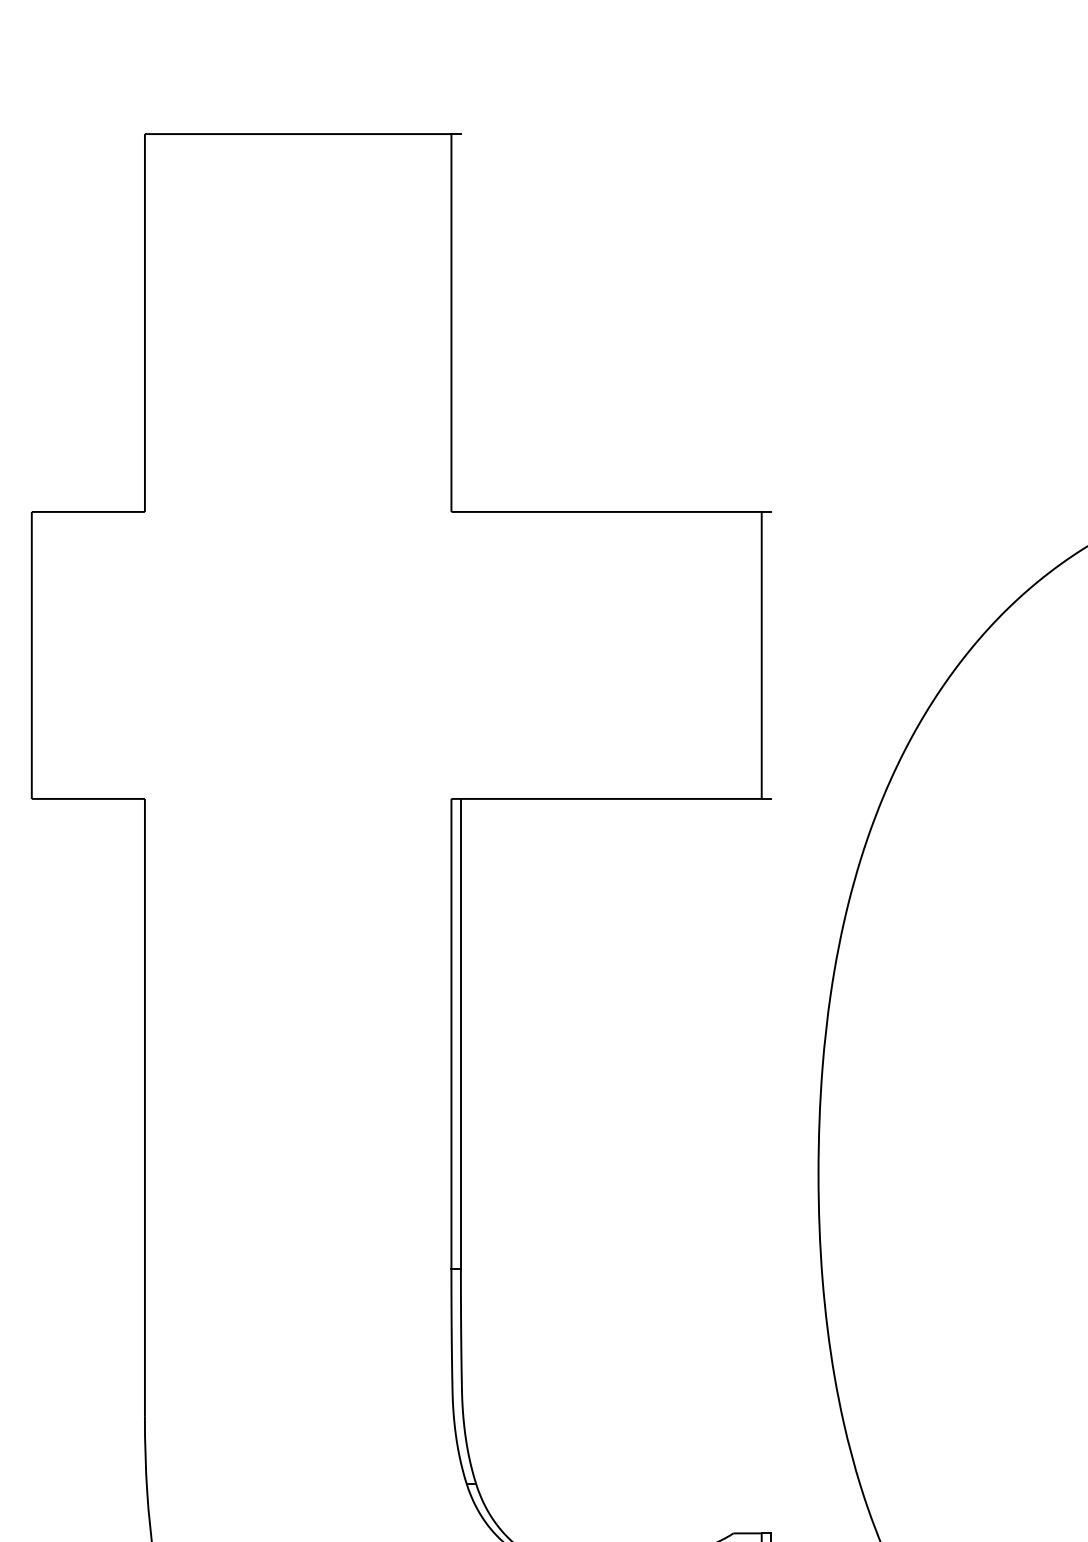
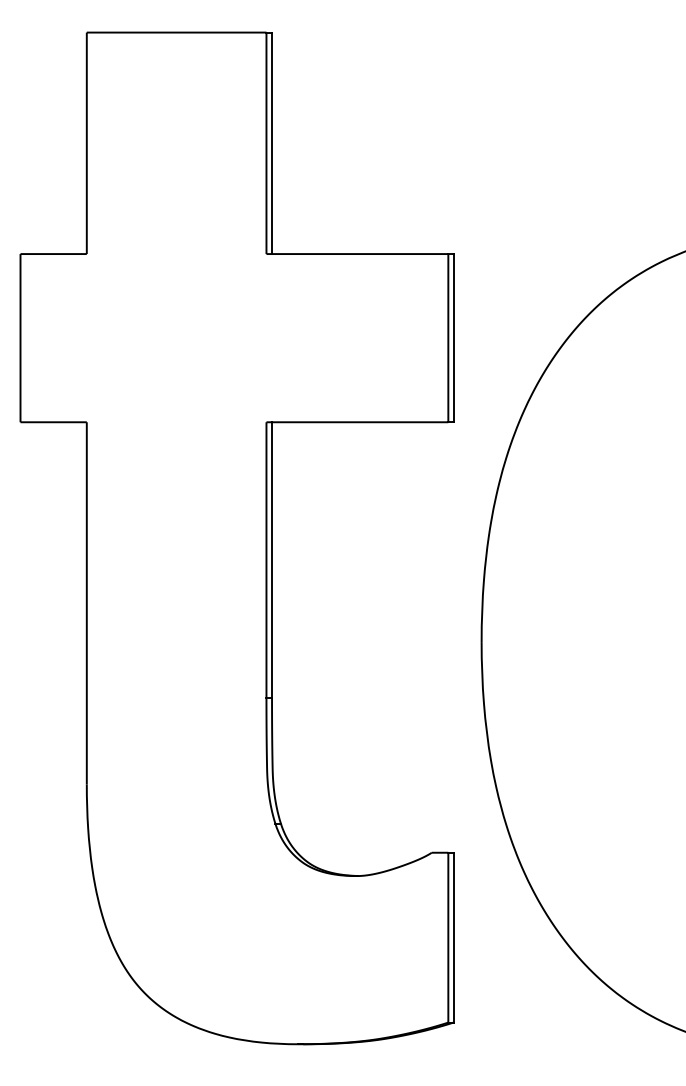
line: (461, 323) -> (272, 143), added
line: (770, 656) -> (453, 338), added

